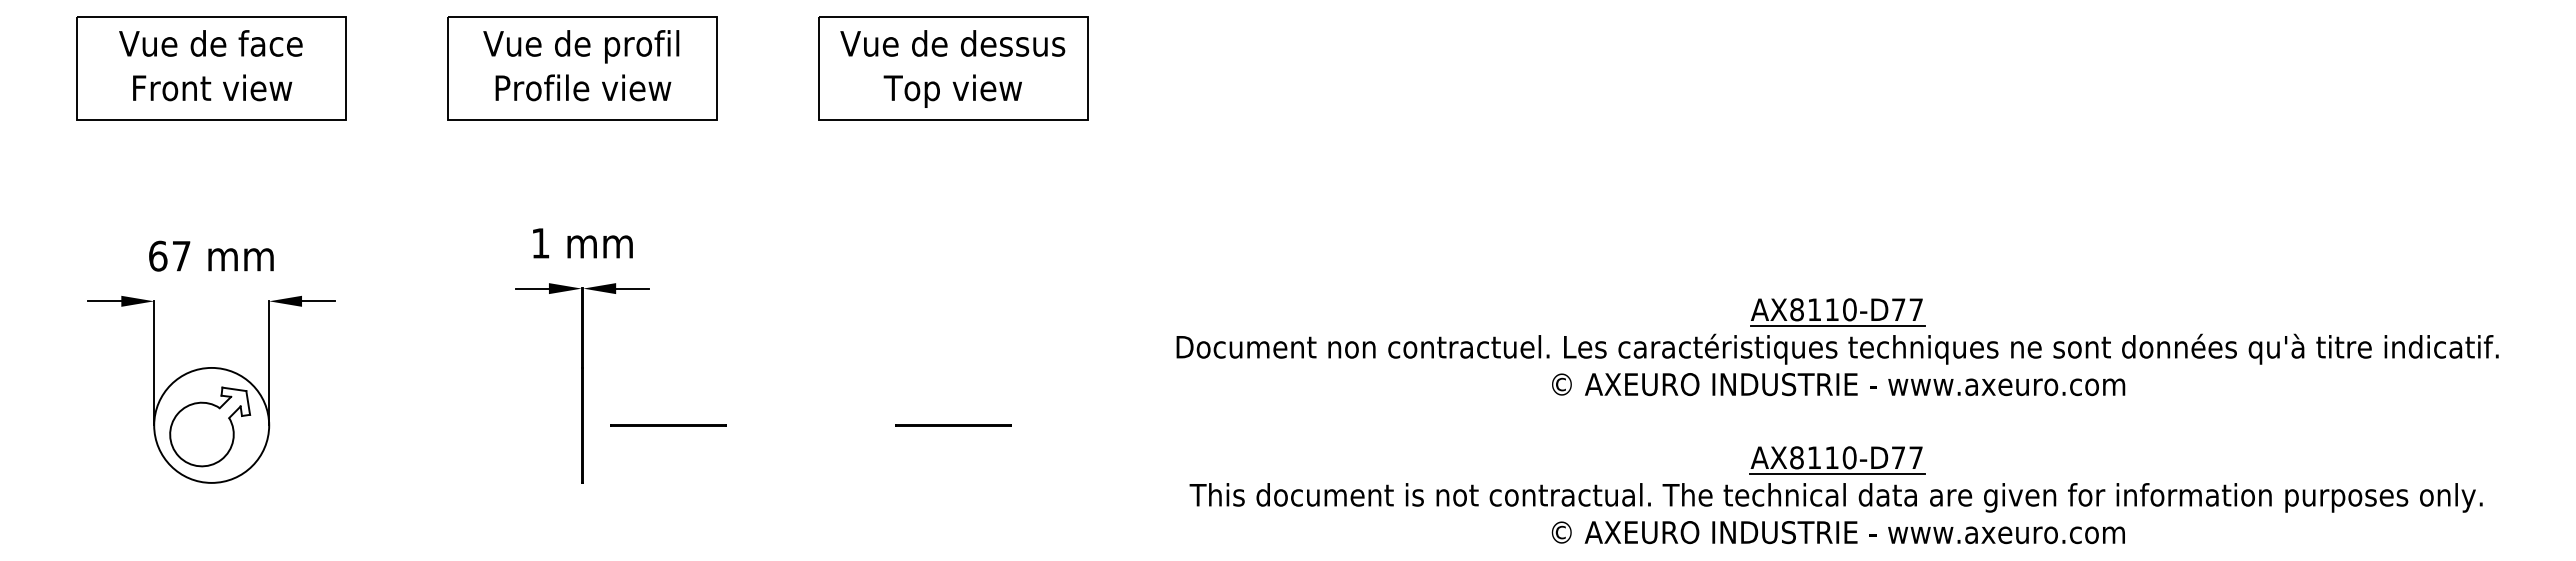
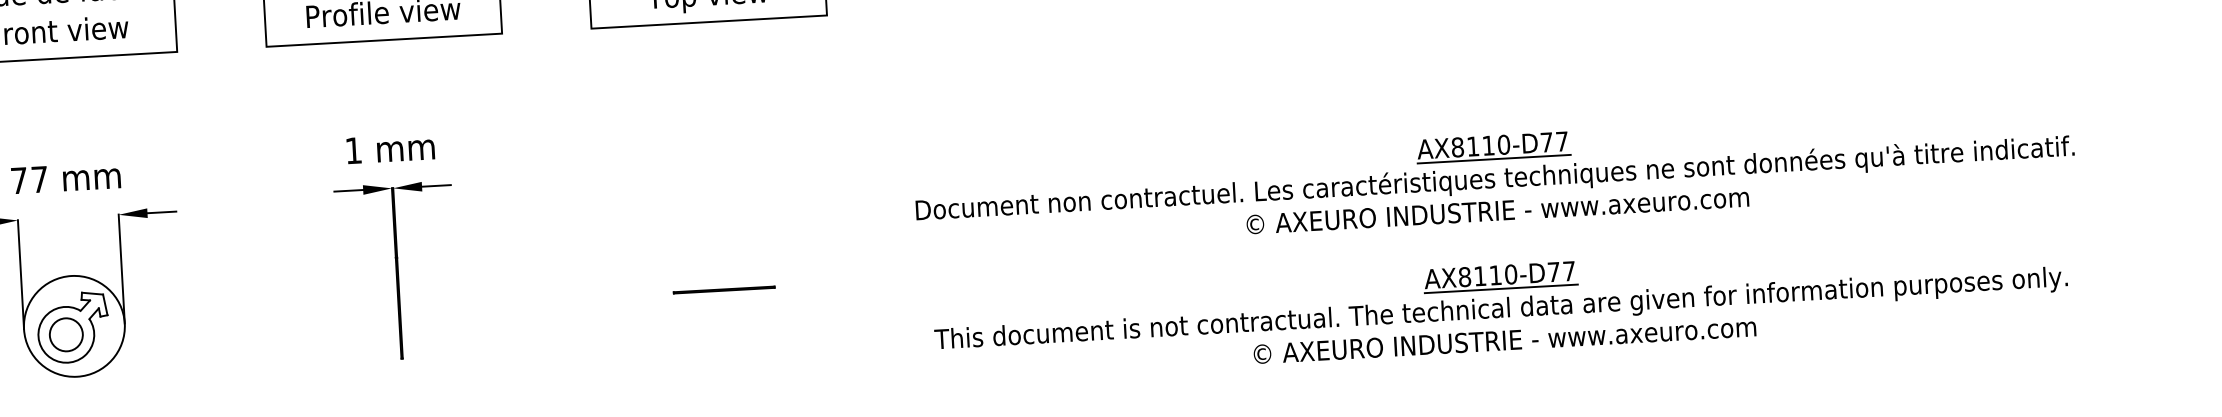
text: (158, 255) -> (19, 180), 67 -> 77
line: (668, 425) -> (474, 304), removed
circle: (201, 434) -> (65, 334), added

